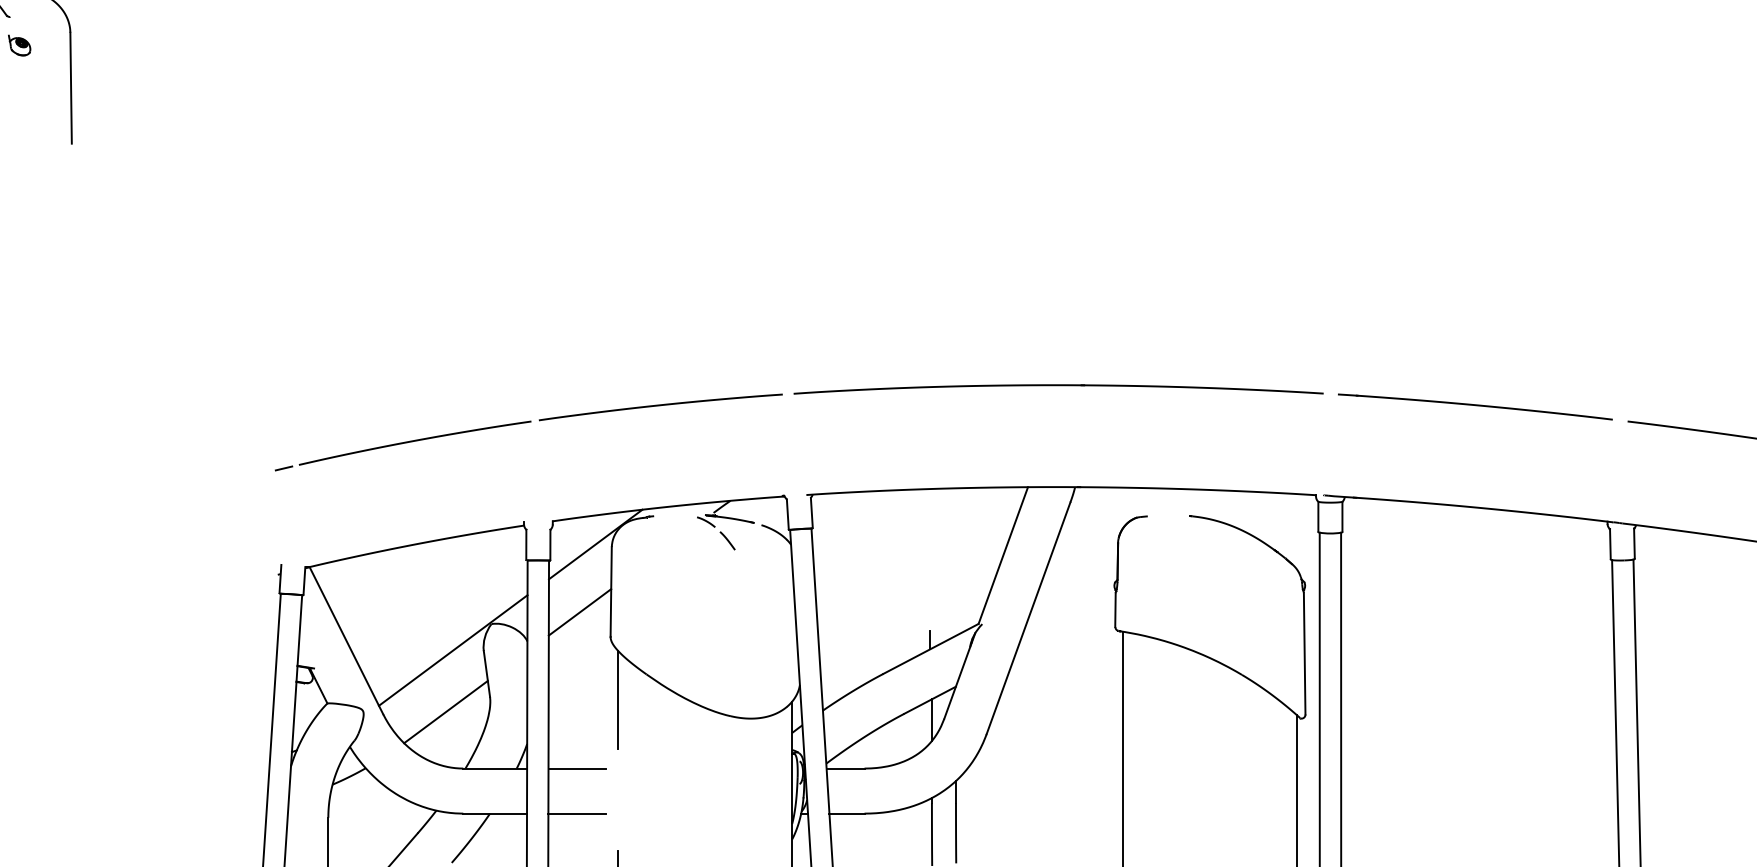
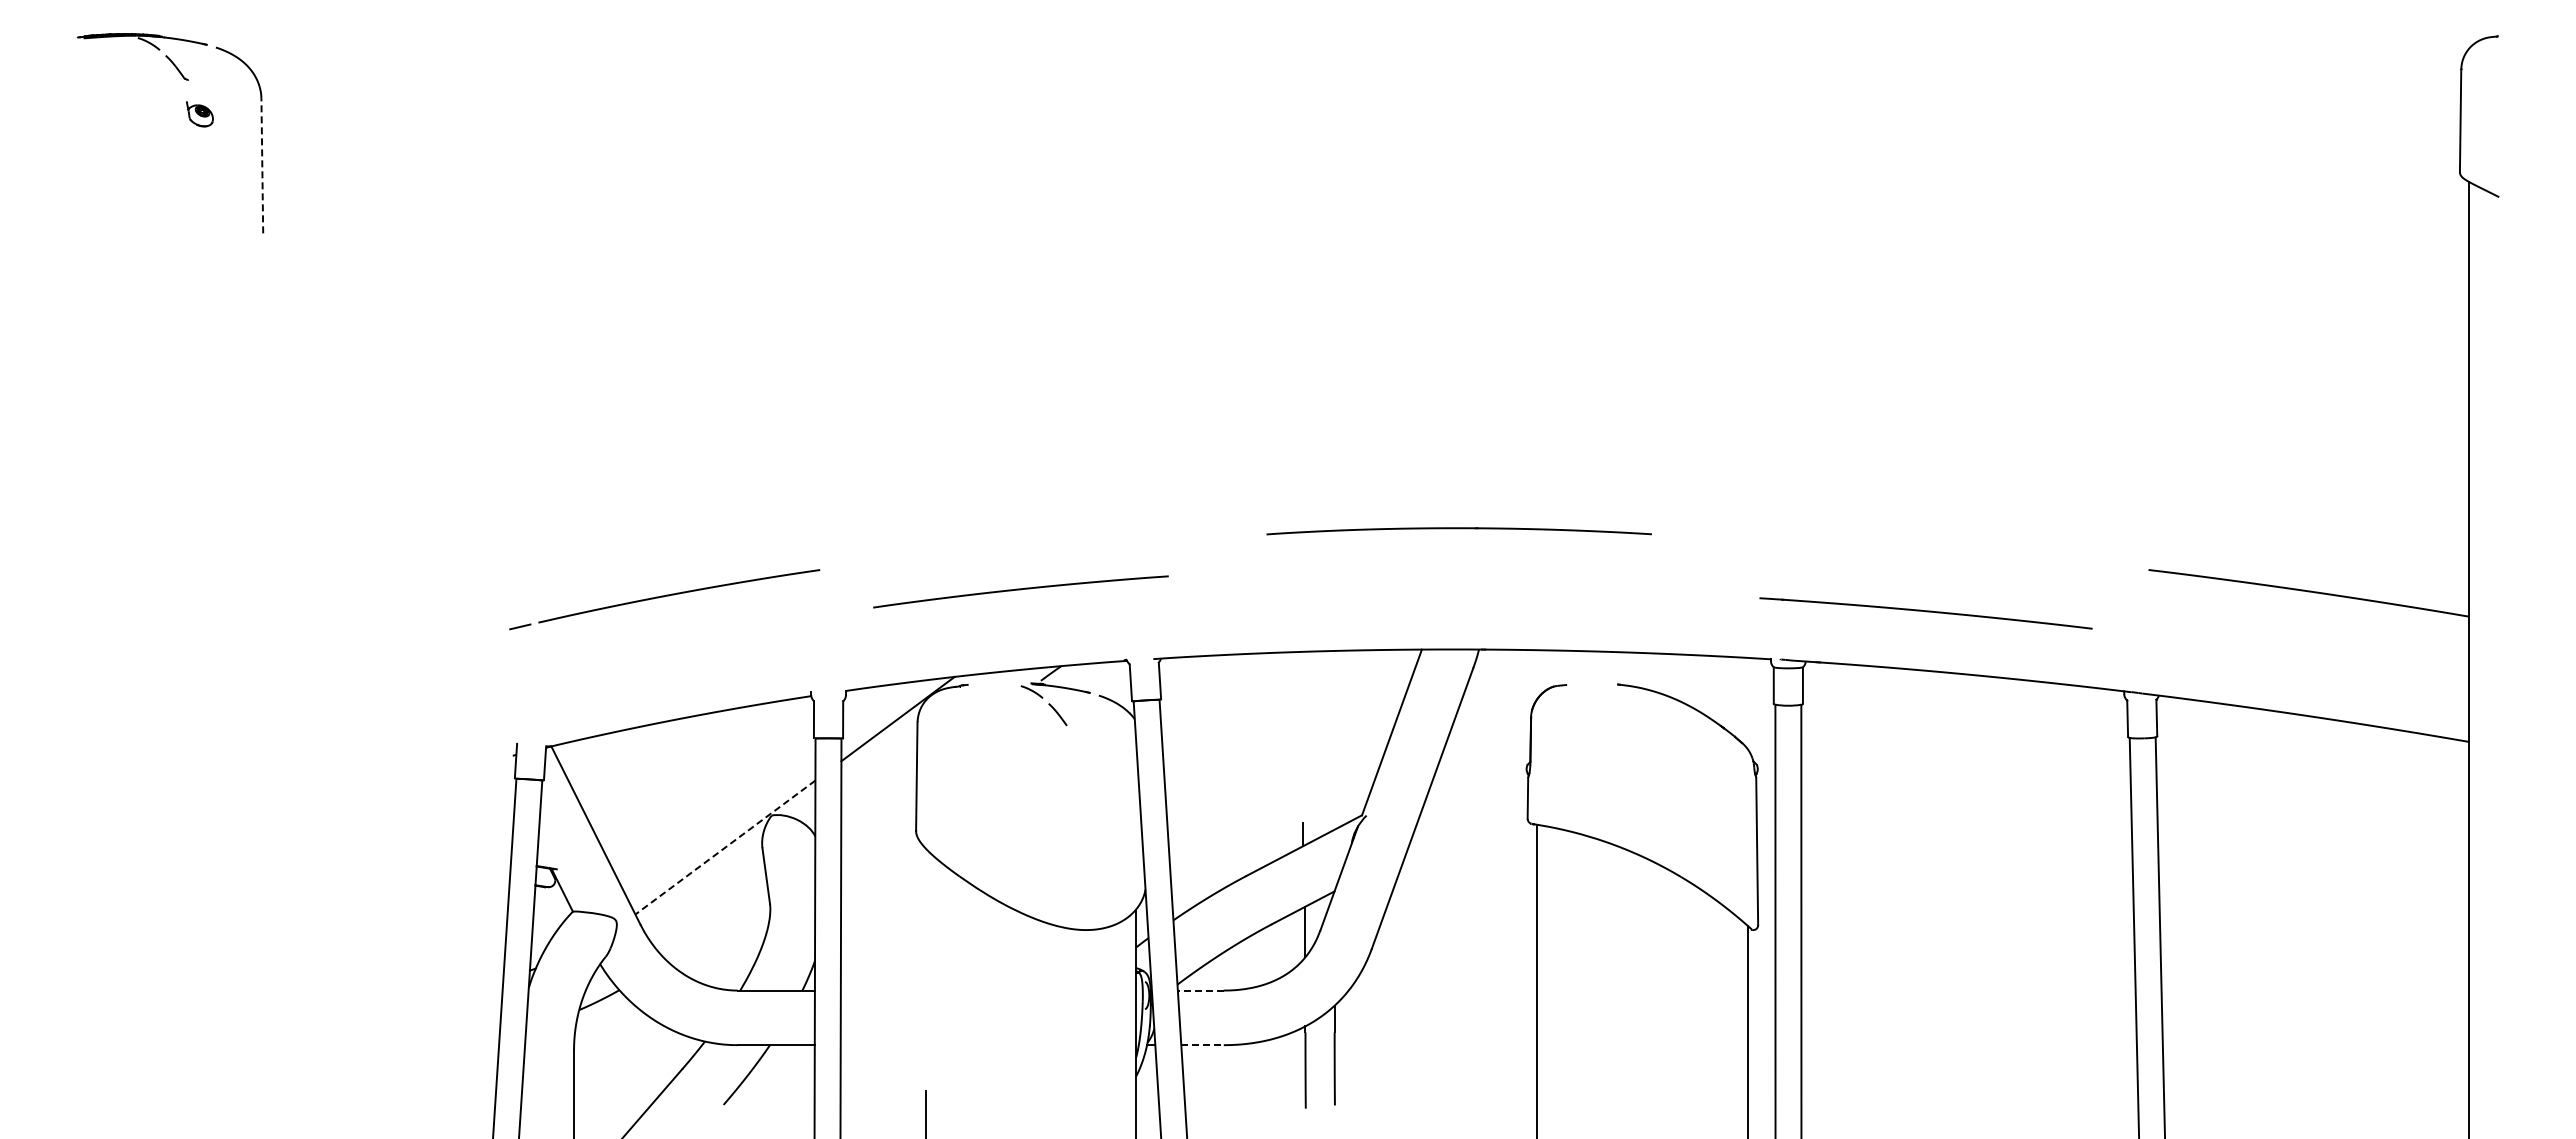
line: (71, 87) -> (262, 165), solid -> dashed
part: (1059, 389) -> (1459, 531), size x0.6
curve: (660, 406) -> (1020, 590), moved
part: (1474, 407) -> (1925, 613), moved
line: (579, 612) -> (878, 801), removed
line: (453, 650) -> (725, 847), solid -> dashed
line: (618, 700) -> (925, 907), removed
line: (445, 711) -> (716, 921), removed
line: (577, 768) -> (875, 990), removed
line: (845, 768) -> (1200, 990), solid -> dashed
line: (577, 813) -> (875, 1045), removed
line: (847, 813) -> (1203, 1045), solid -> dashed

